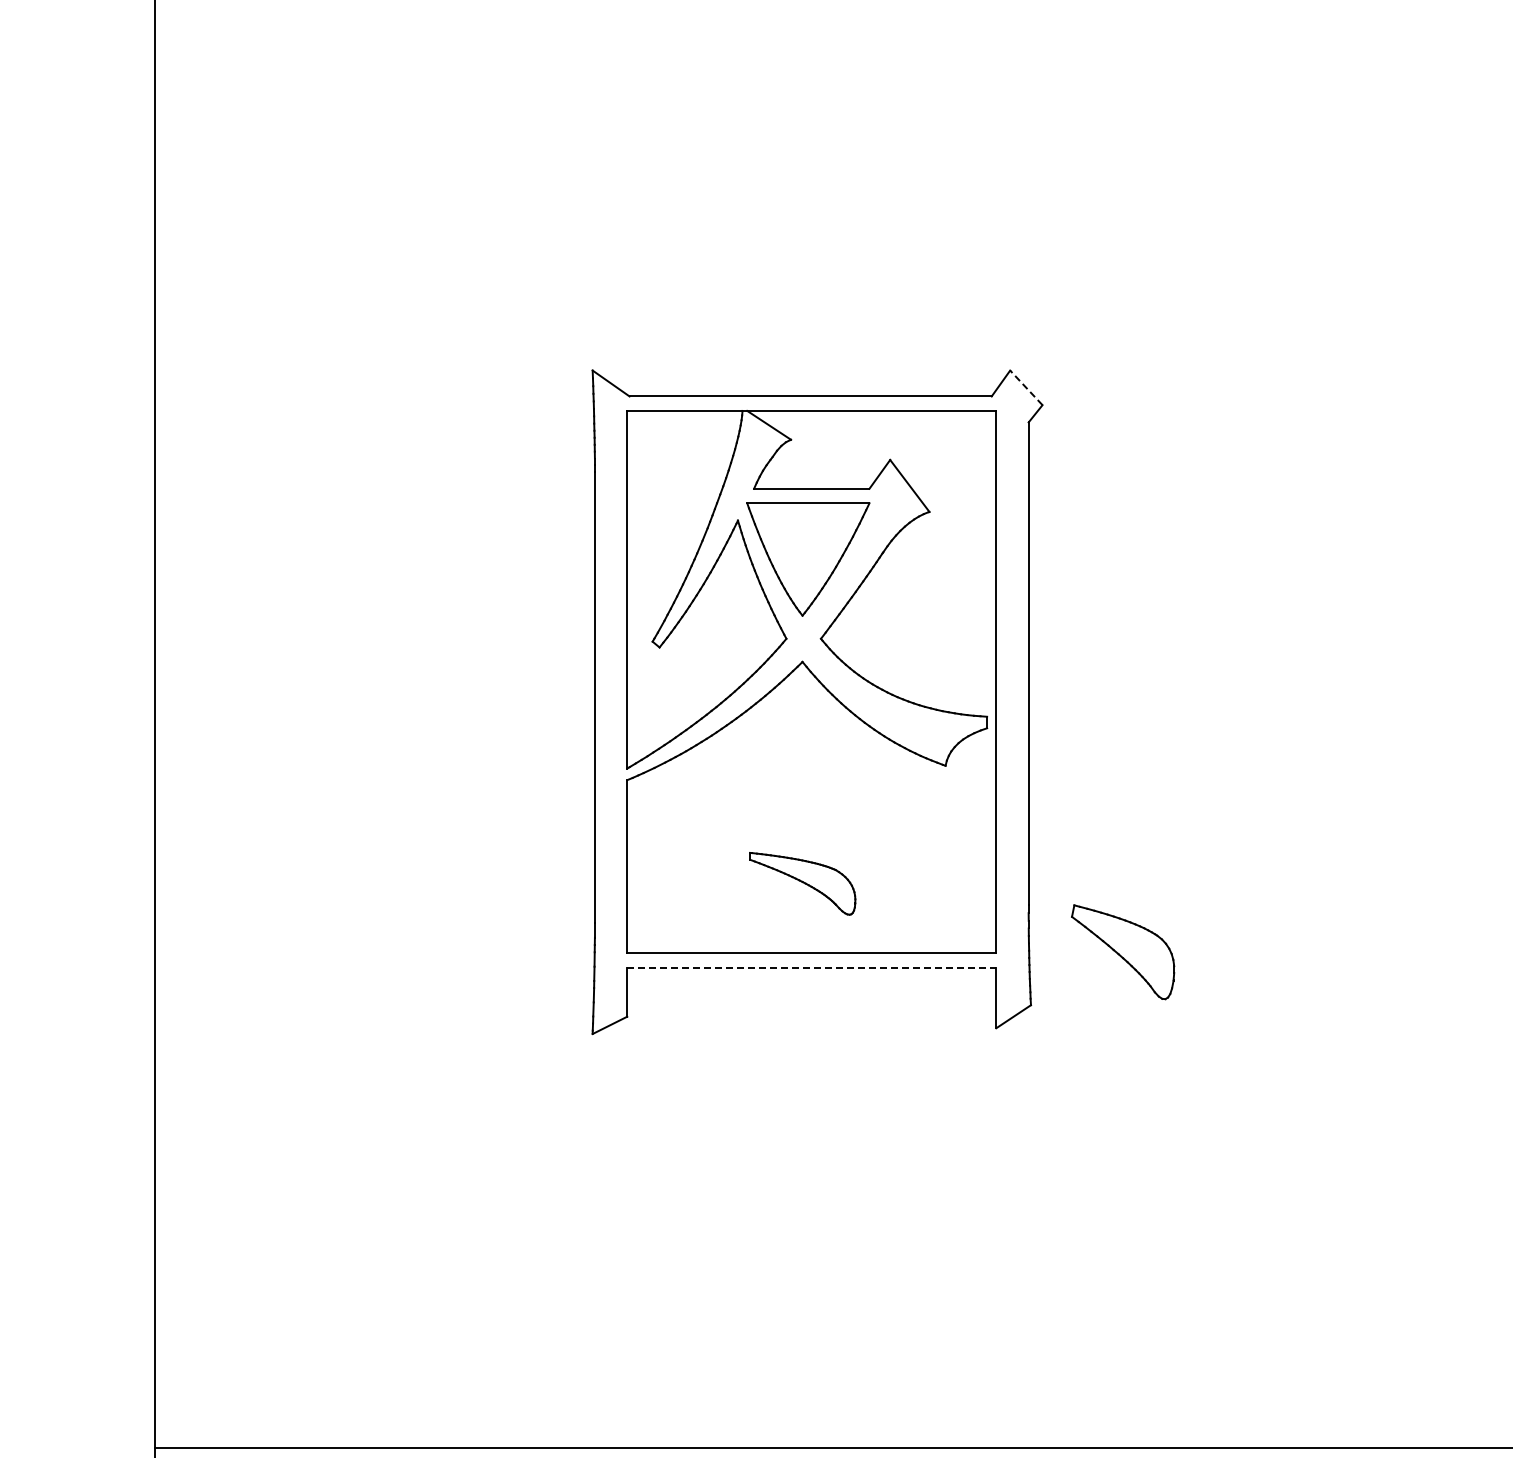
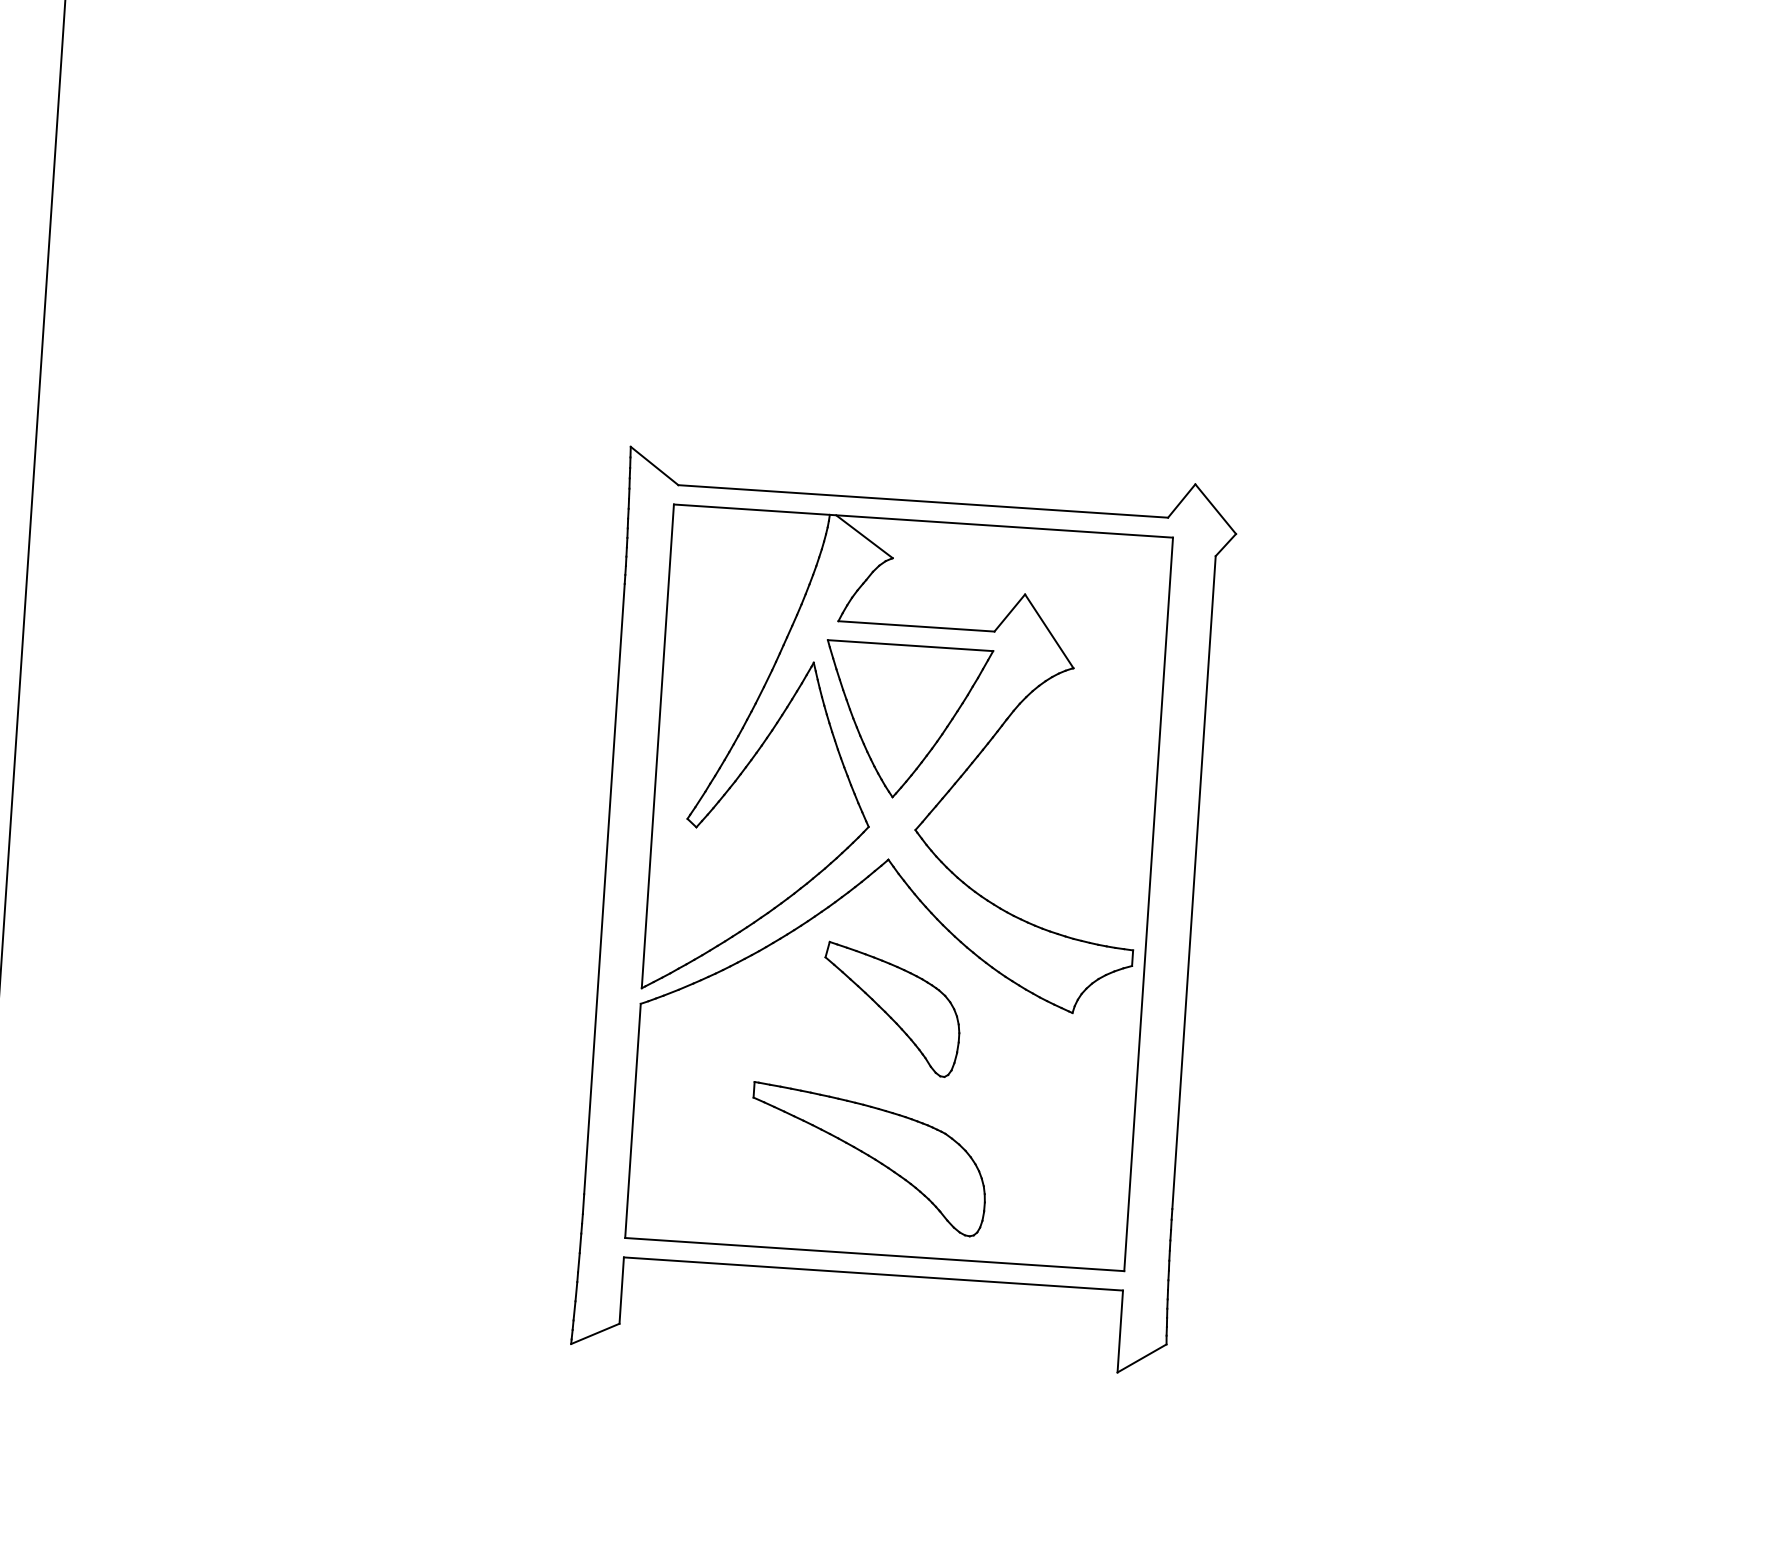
line: (1026, 387) -> (1215, 508), dashed -> solid
part: (802, 883) -> (868, 1159), size x1.67
part: (1123, 952) -> (891, 1010), moved
line: (811, 967) -> (873, 1273), dashed -> solid

